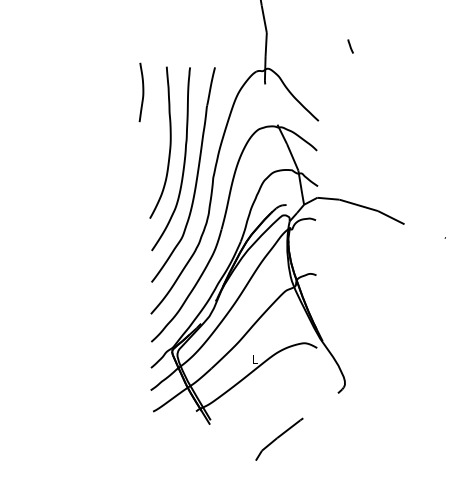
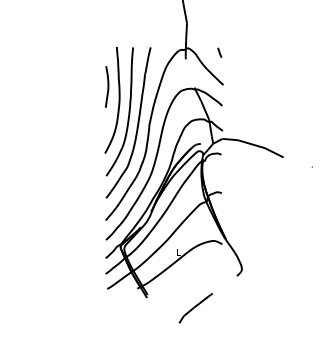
curve: (350, 46) -> (219, 52), moved
curve: (142, 91) -> (107, 86), moved

